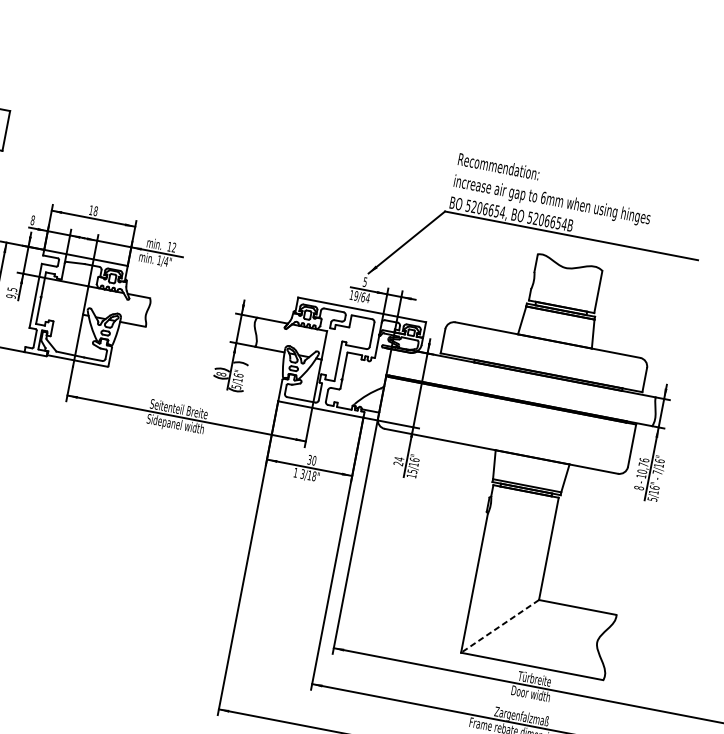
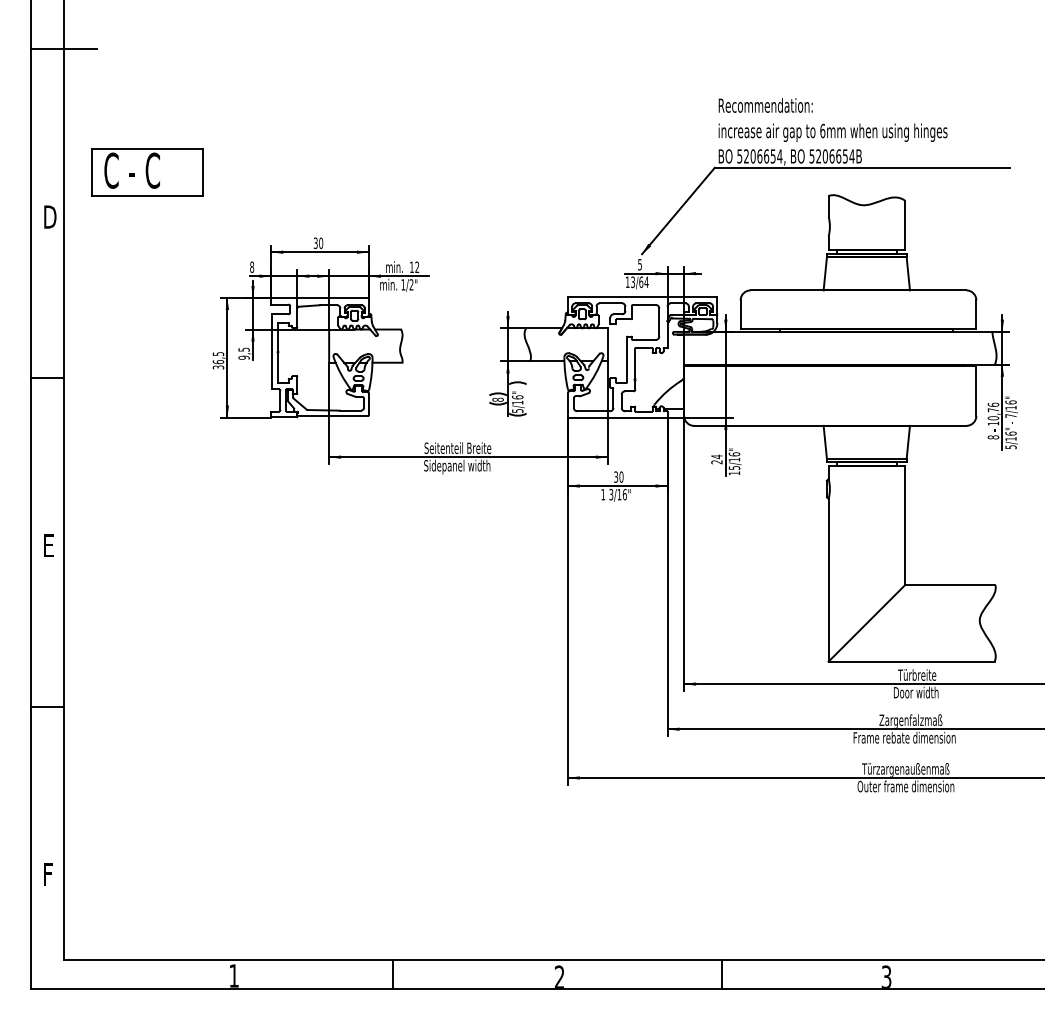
text: (93, 210) -> (318, 243), 18 -> 30
text: (166, 261) -> (411, 284), 1/4" -> 1/2"
text: (356, 295) -> (633, 281), 19/64 -> 13/64
text: (314, 476) -> (624, 494), 3/18" -> 3/16"
line: (499, 626) -> (866, 623), dashed -> solid

